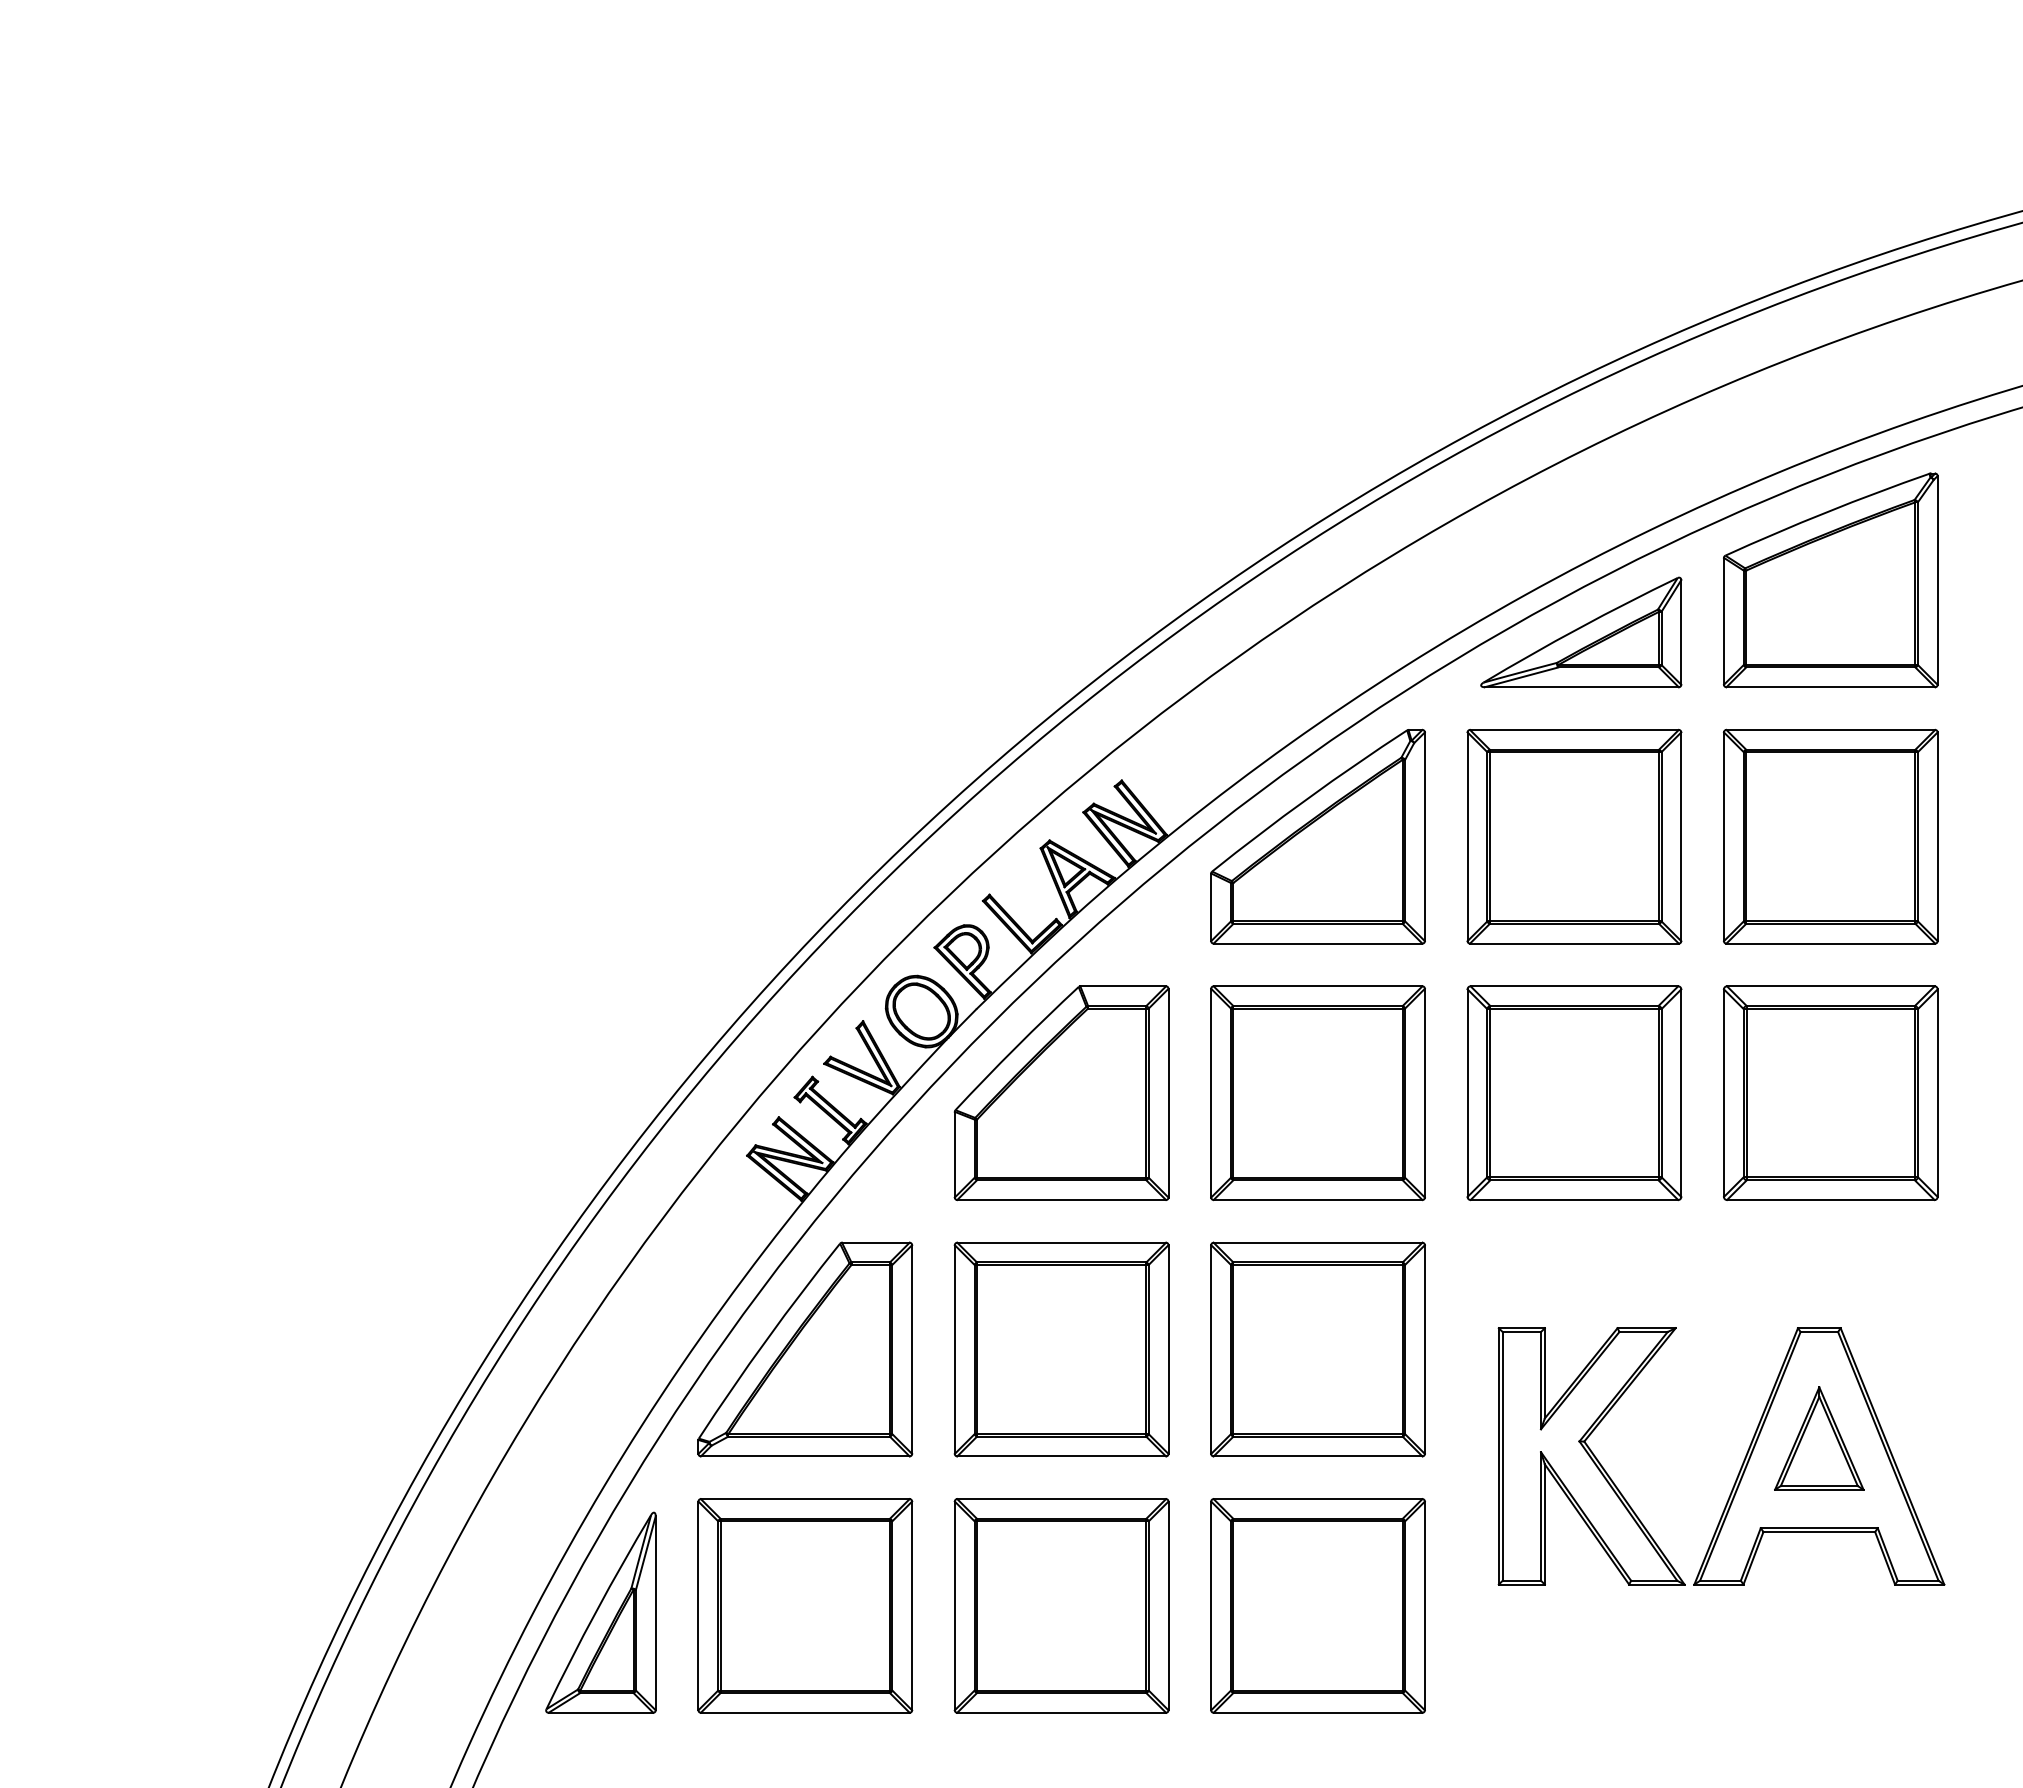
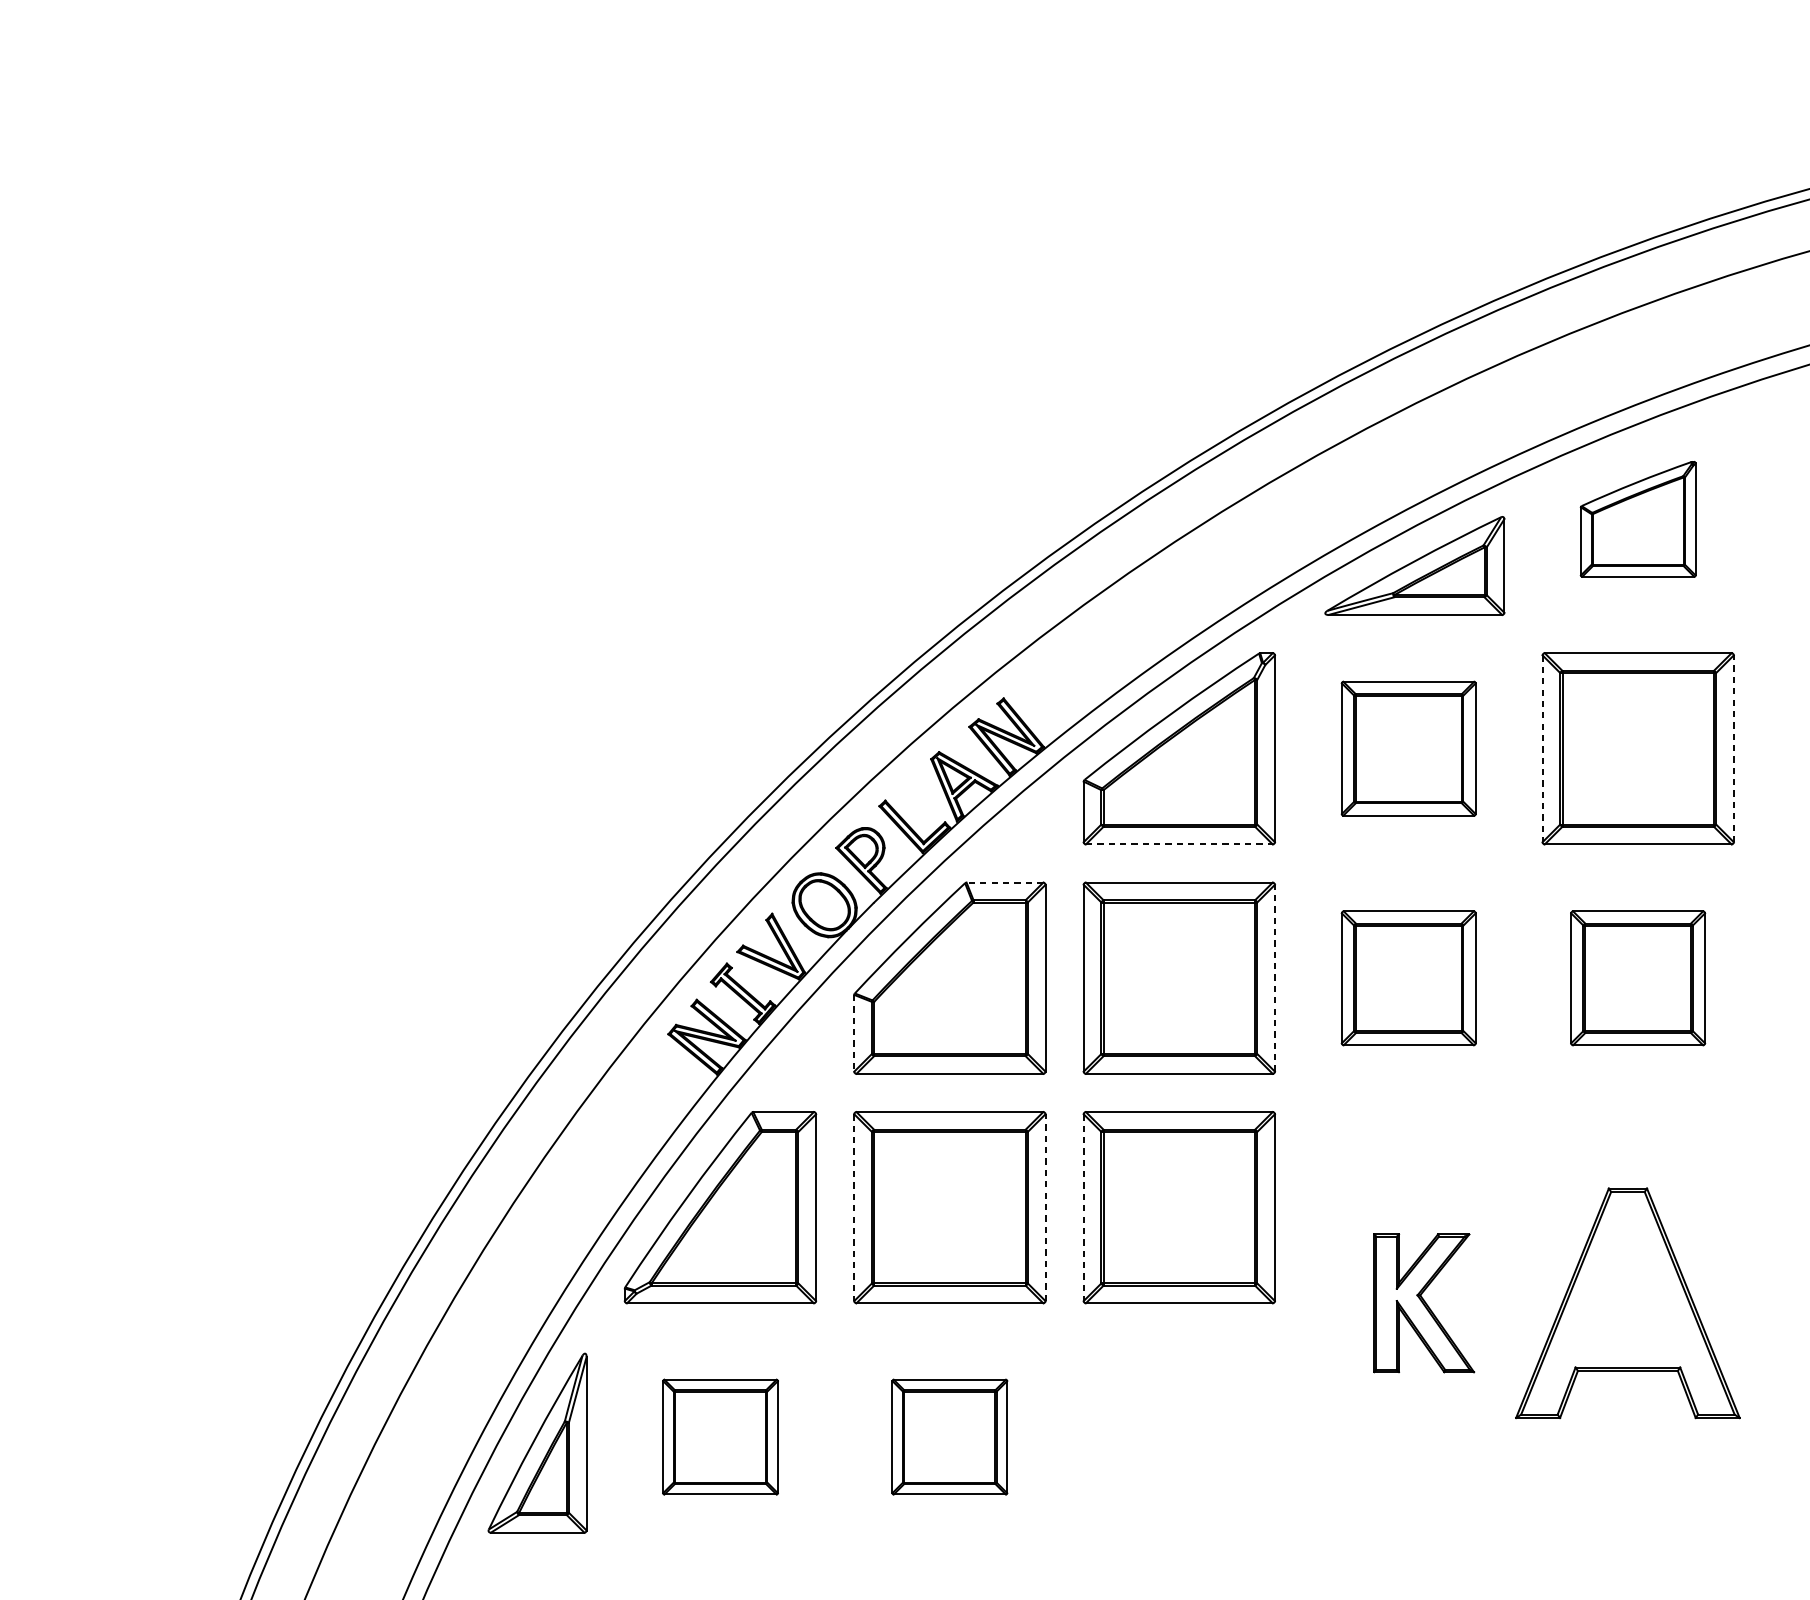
part: (1830, 580) -> (1637, 519), size x0.6
part: (1574, 836) -> (1408, 748), size x0.7
line: (1937, 836) -> (1733, 748), solid -> dashed
line: (1724, 837) -> (1543, 749), solid -> dashed
line: (1318, 943) -> (1179, 844), solid -> dashed
line: (1123, 986) -> (1005, 882), solid -> dashed
line: (1424, 1092) -> (1274, 977), solid -> dashed
part: (1574, 1093) -> (1408, 978), size x0.7
part: (1830, 1093) -> (1637, 978), size x0.7
line: (954, 1154) -> (853, 1033), solid -> dashed
line: (1168, 1349) -> (1045, 1207), solid -> dashed
line: (954, 1350) -> (853, 1208), solid -> dashed
line: (1211, 1350) -> (1083, 1208), solid -> dashed
part: (1819, 1438) -> (1628, 1287), removed
part: (1591, 1456) -> (1424, 1303), size x0.6
part: (805, 1605) -> (720, 1436), size x0.6
part: (1061, 1605) -> (949, 1436), size x0.6
part: (1317, 1605) -> (1178, 1436), removed

